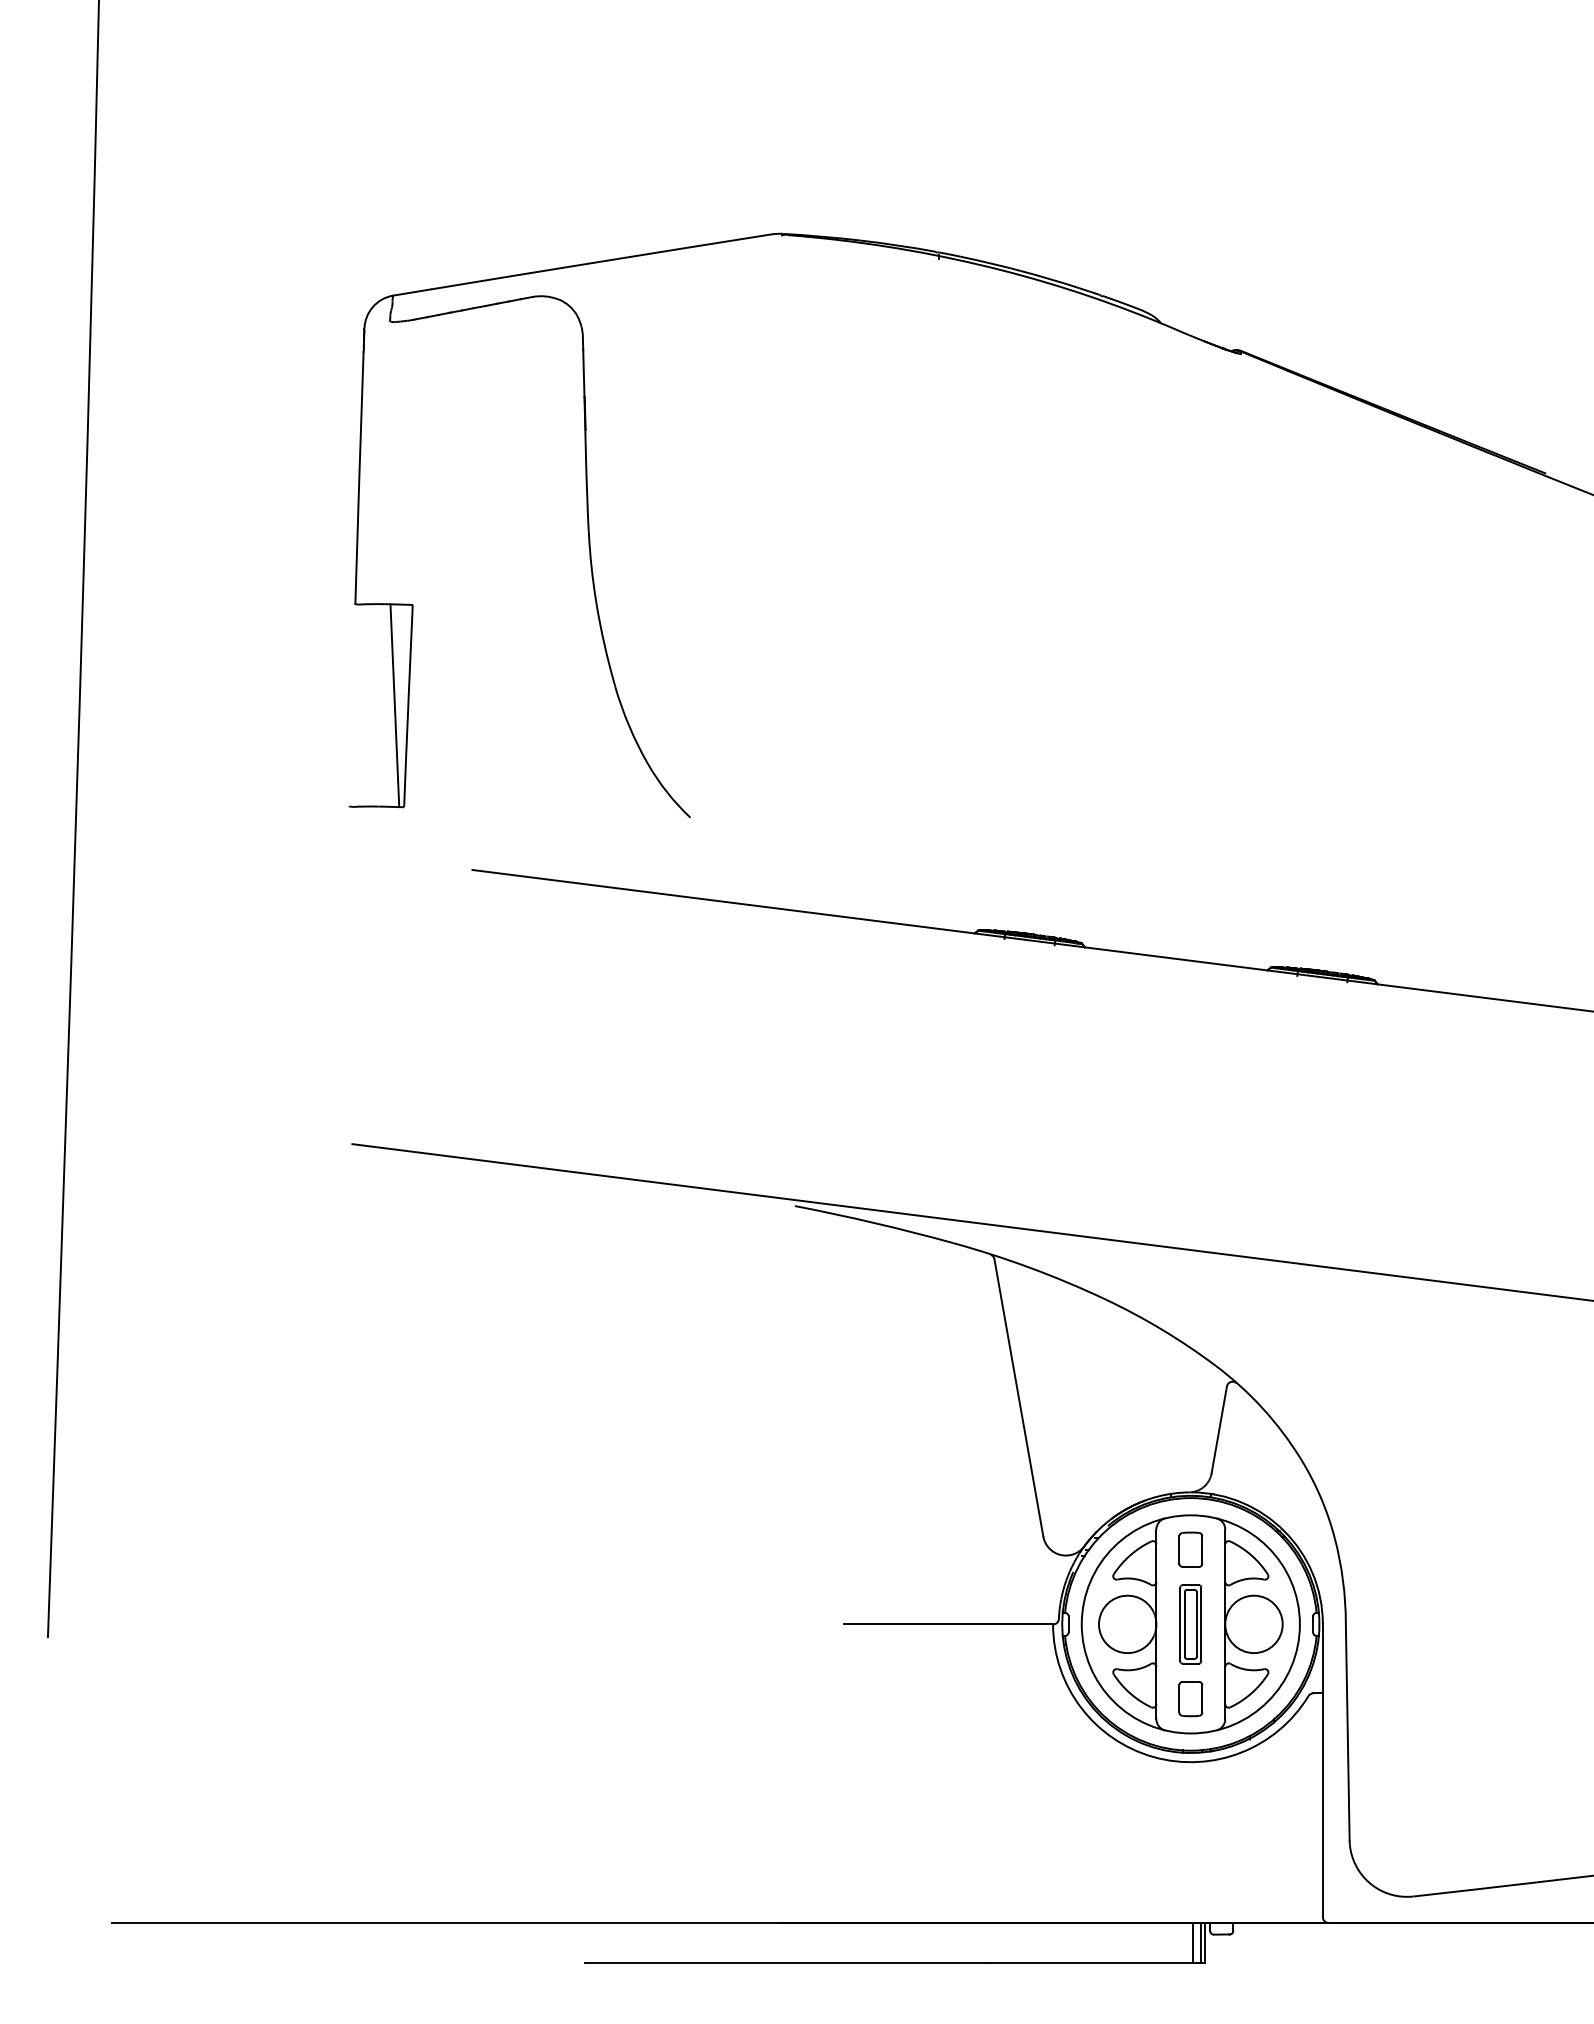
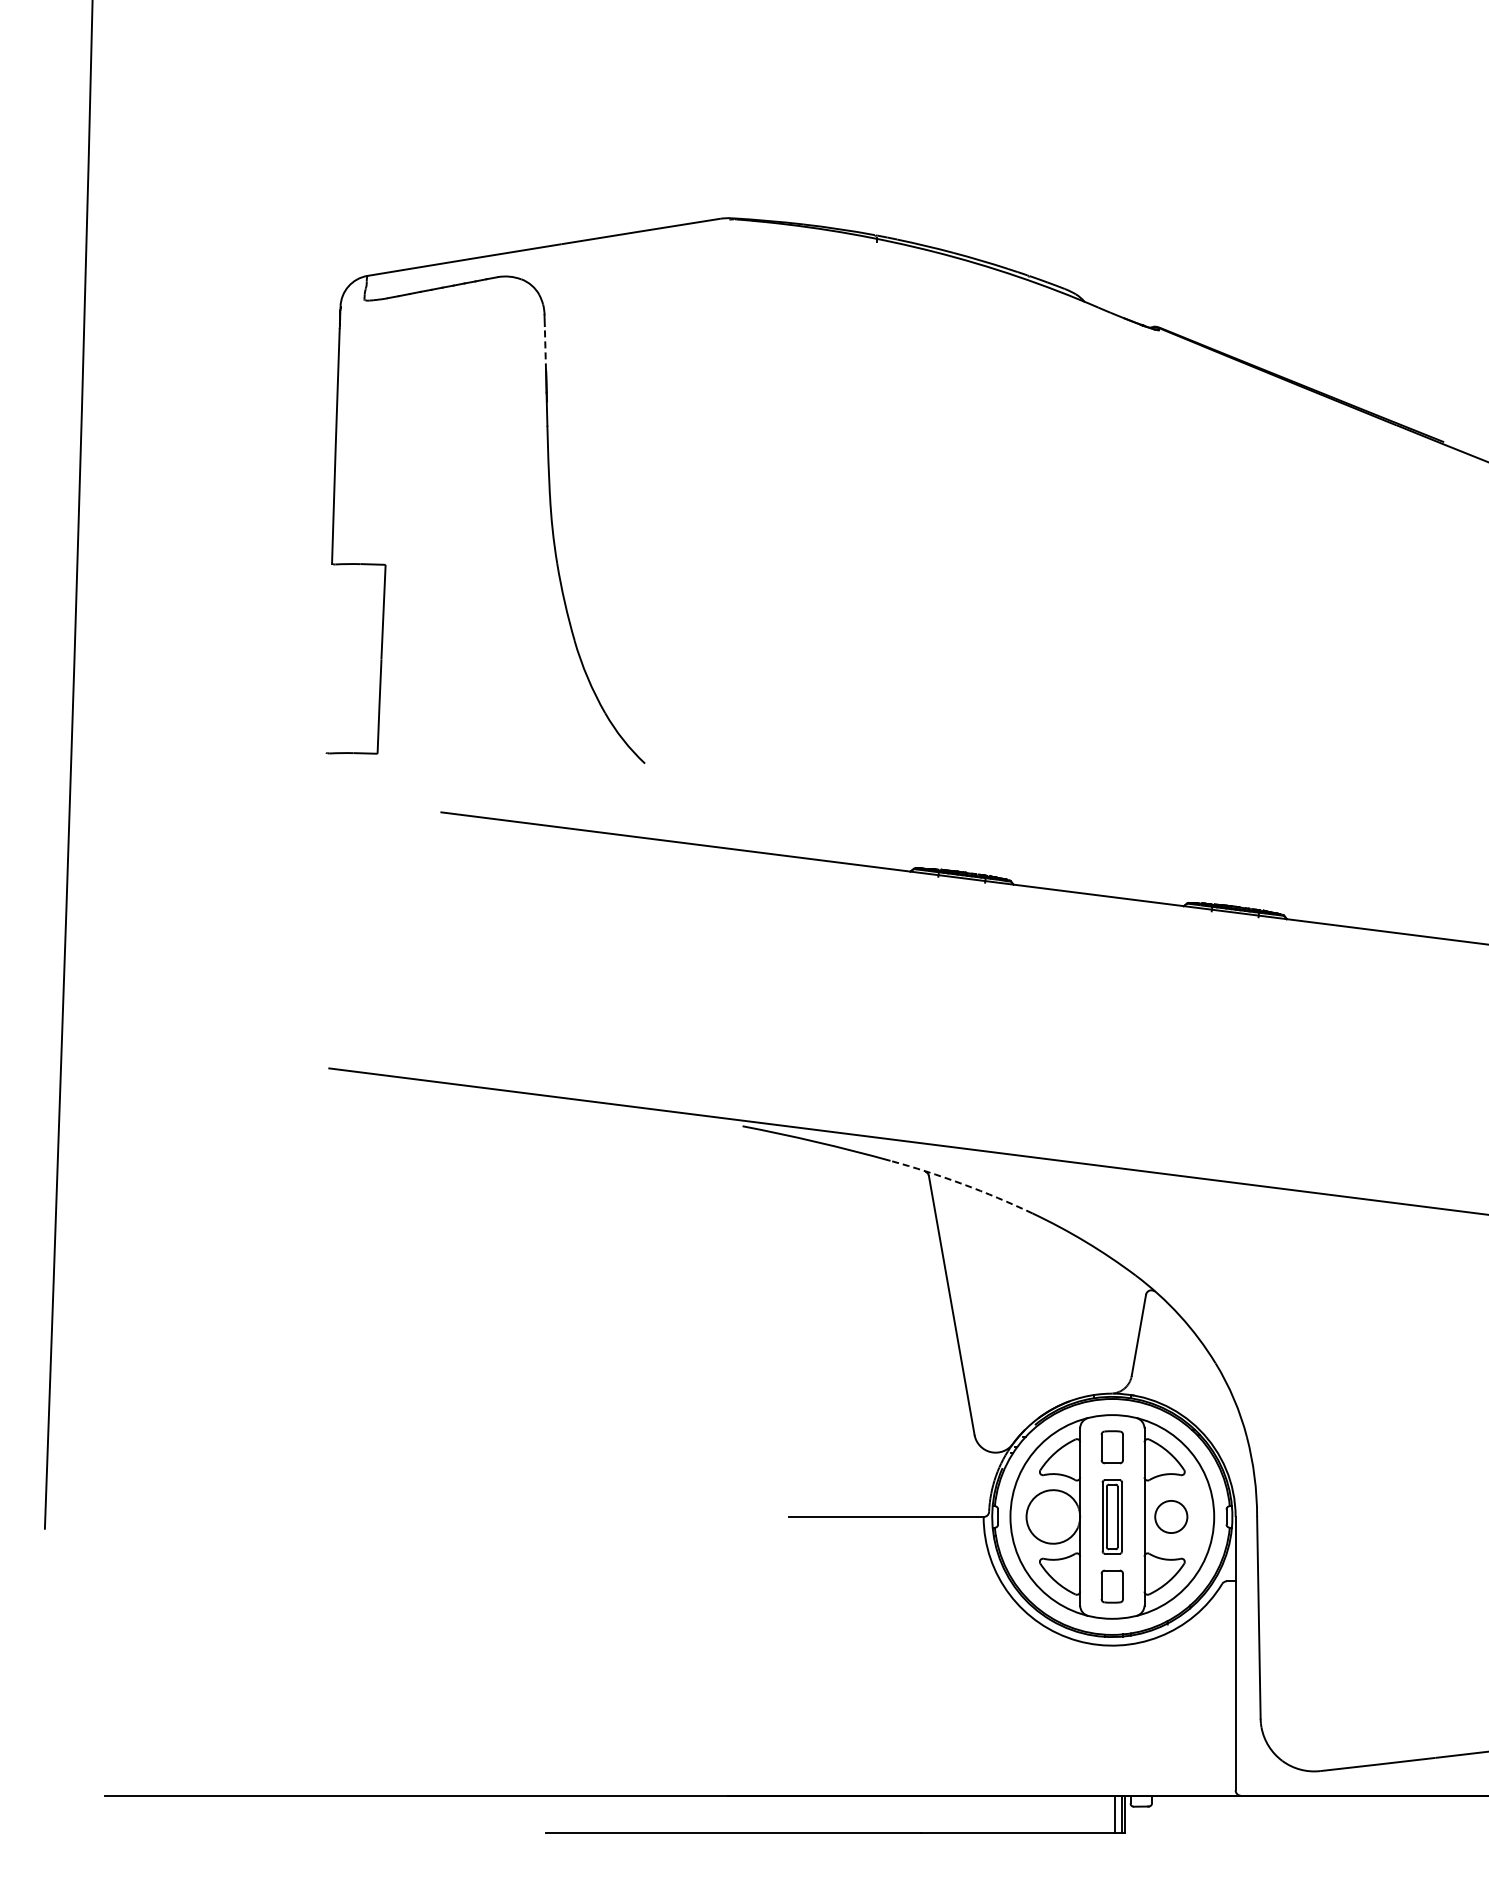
line: (583, 372) -> (545, 347), solid -> dashed
line: (394, 705) -> (368, 658), removed
arc: (1030, 1268) -> (962, 1184), solid -> dashed
circle: (1254, 1623) -> (1171, 1516), size x0.6

